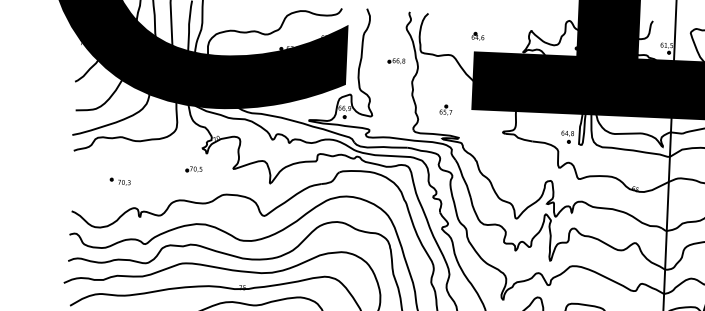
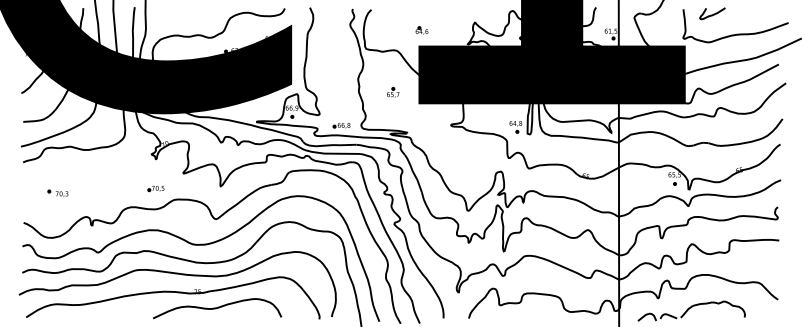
part: (396, 60) -> (341, 125), moved
part: (446, 110) -> (393, 92), moved
part: (193, 170) -> (155, 189), moved
part: (119, 180) -> (57, 192), moved

